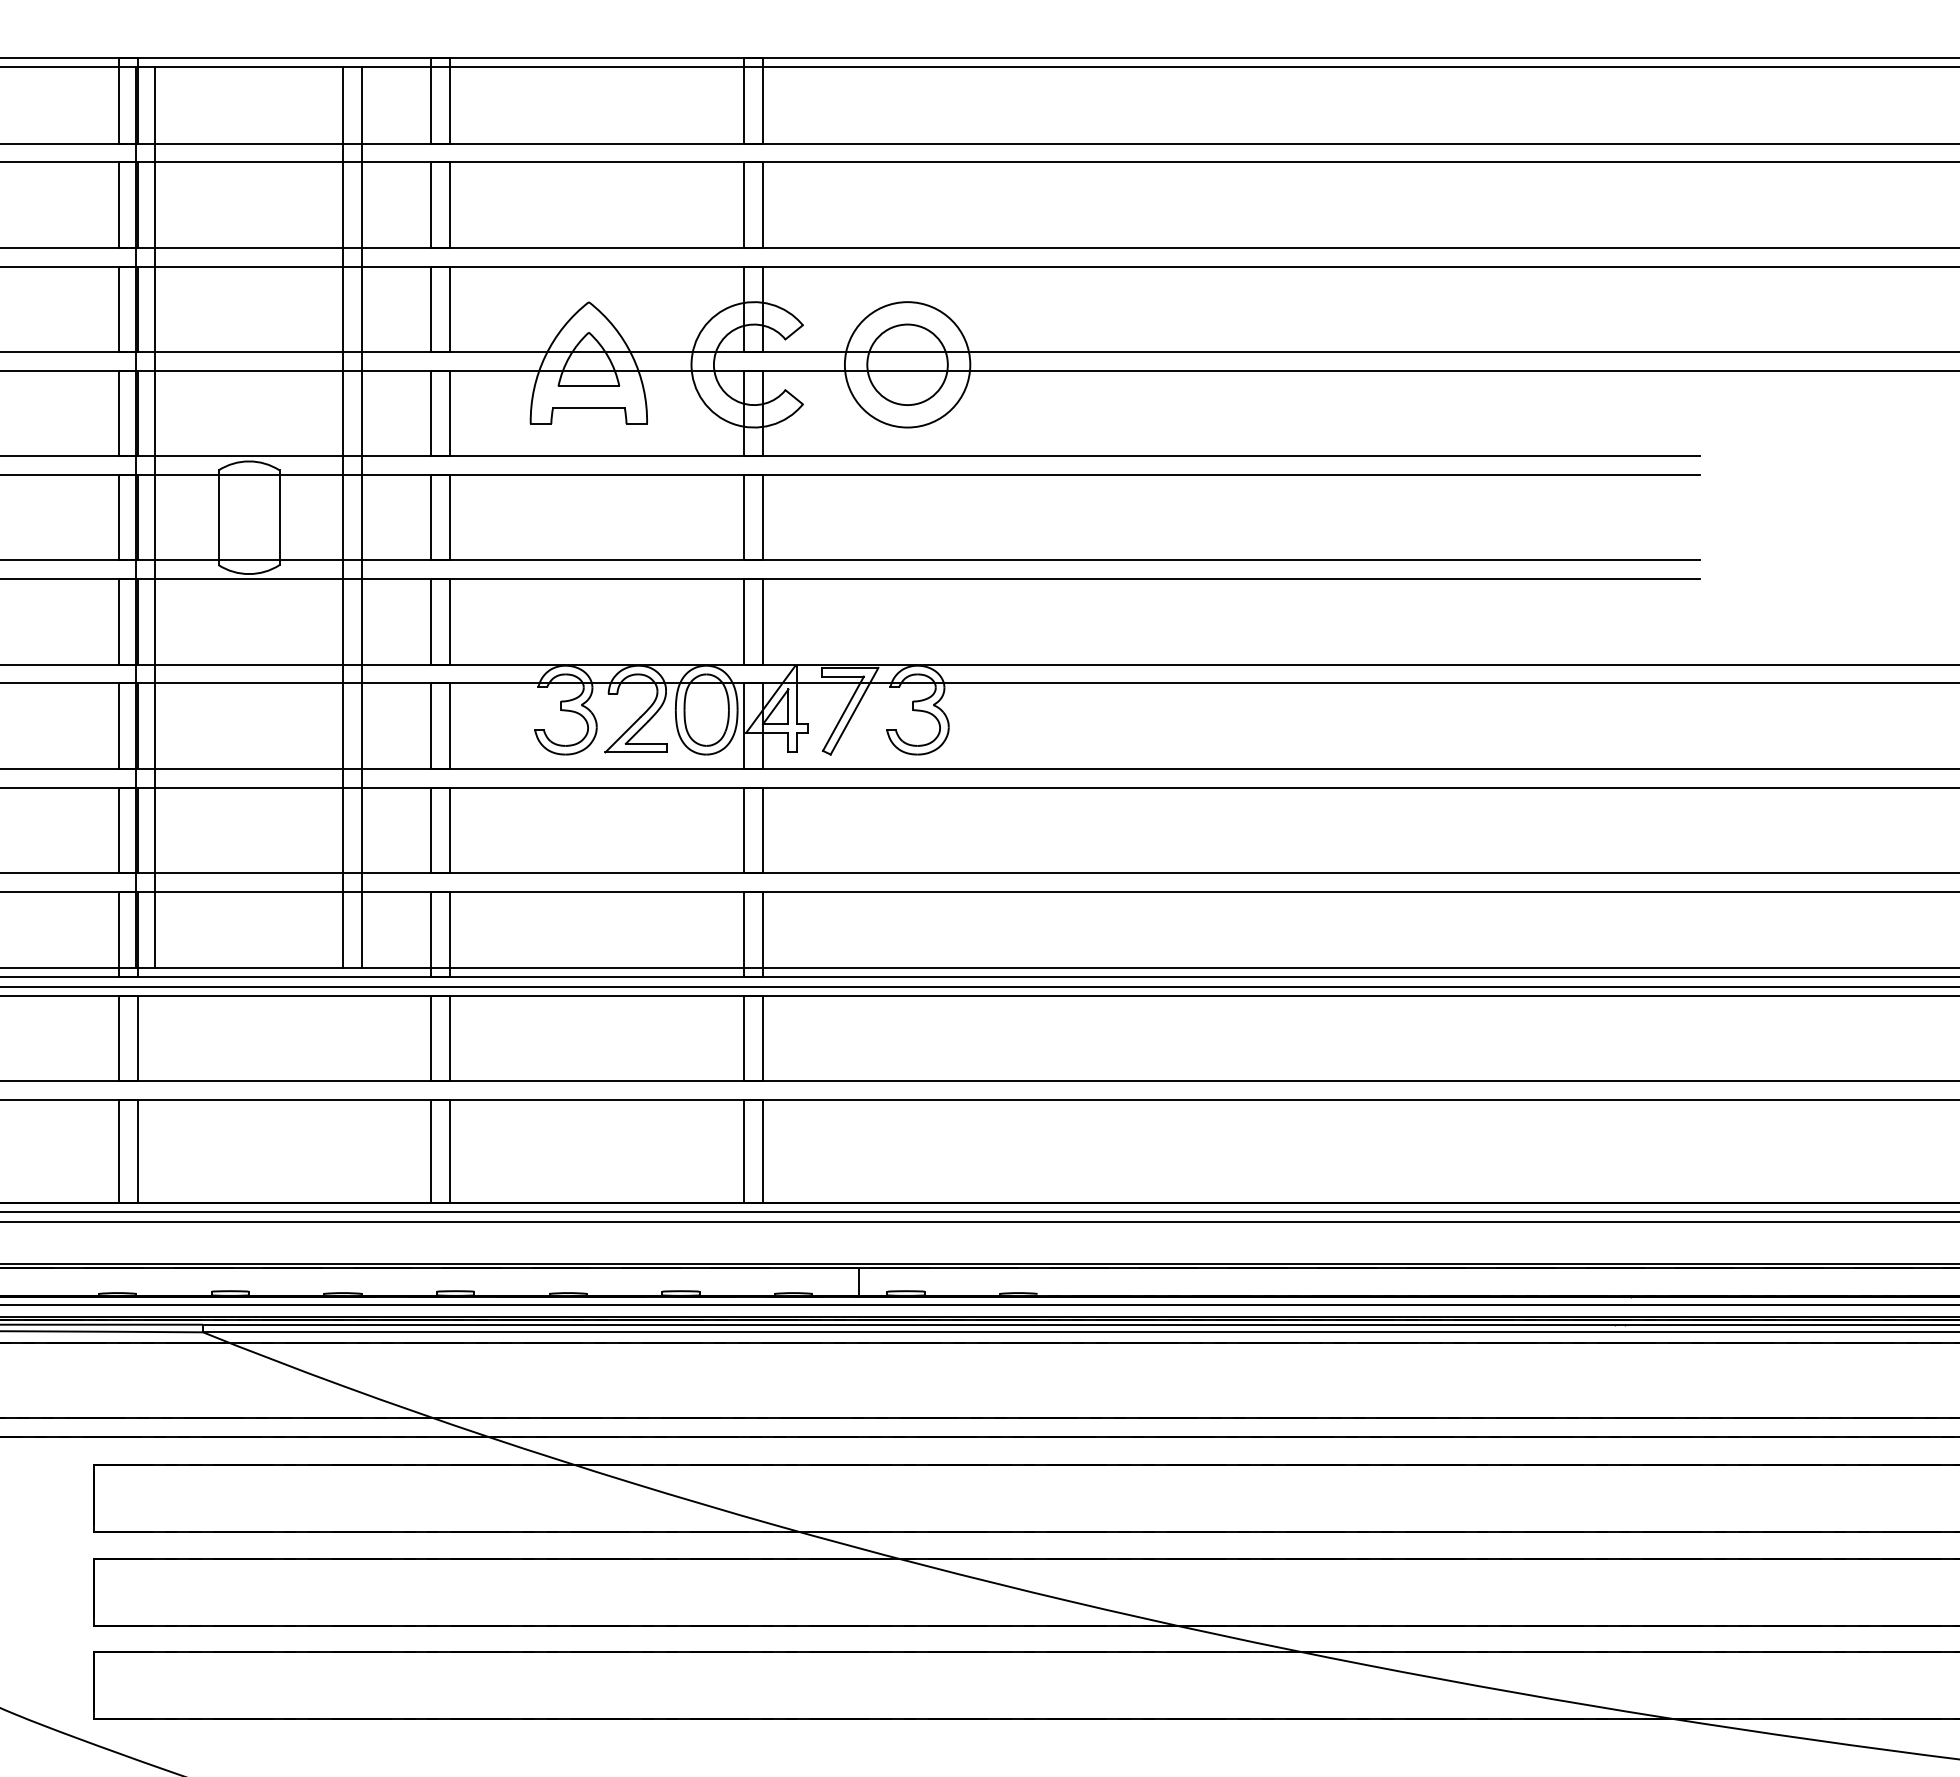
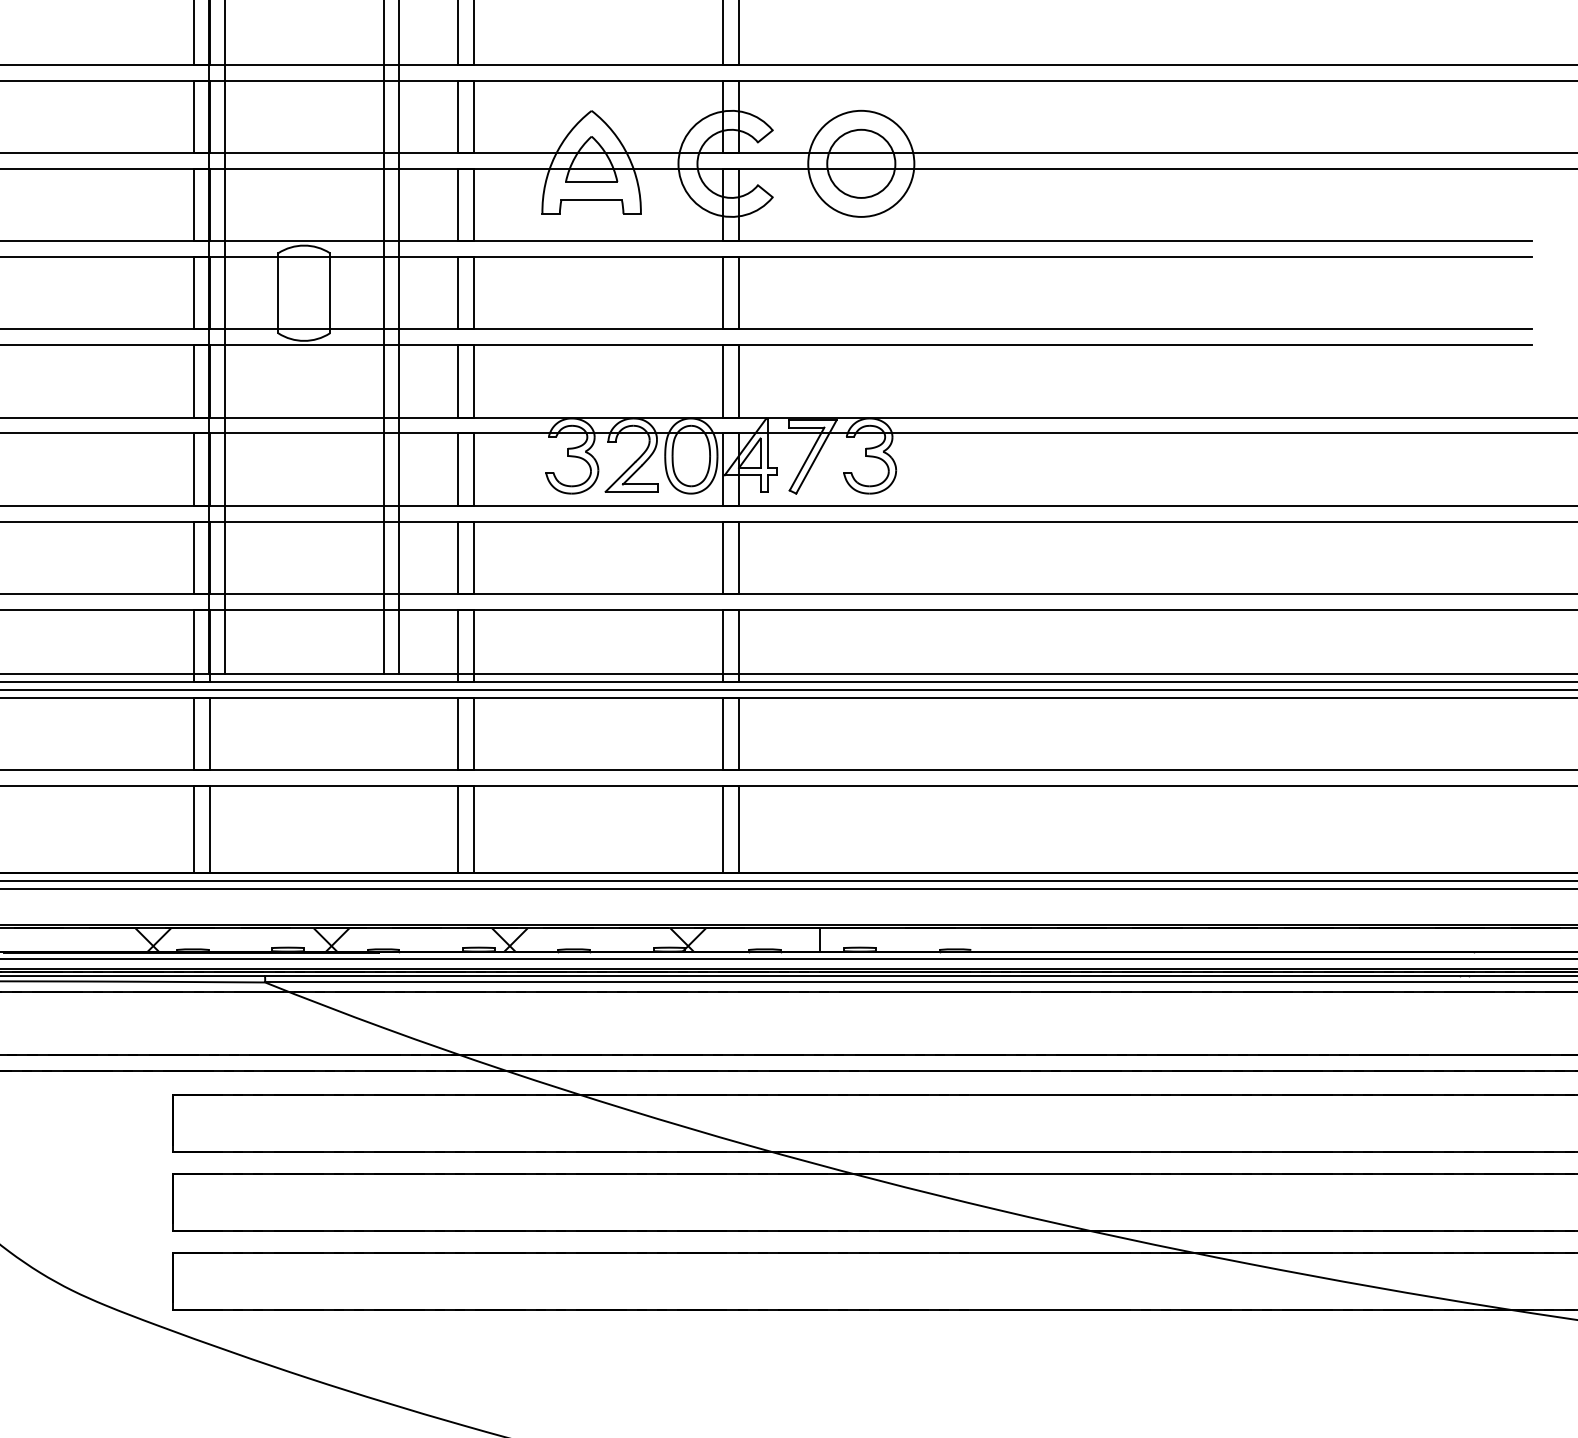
hatch: (386, 1282) -> (420, 940), added

